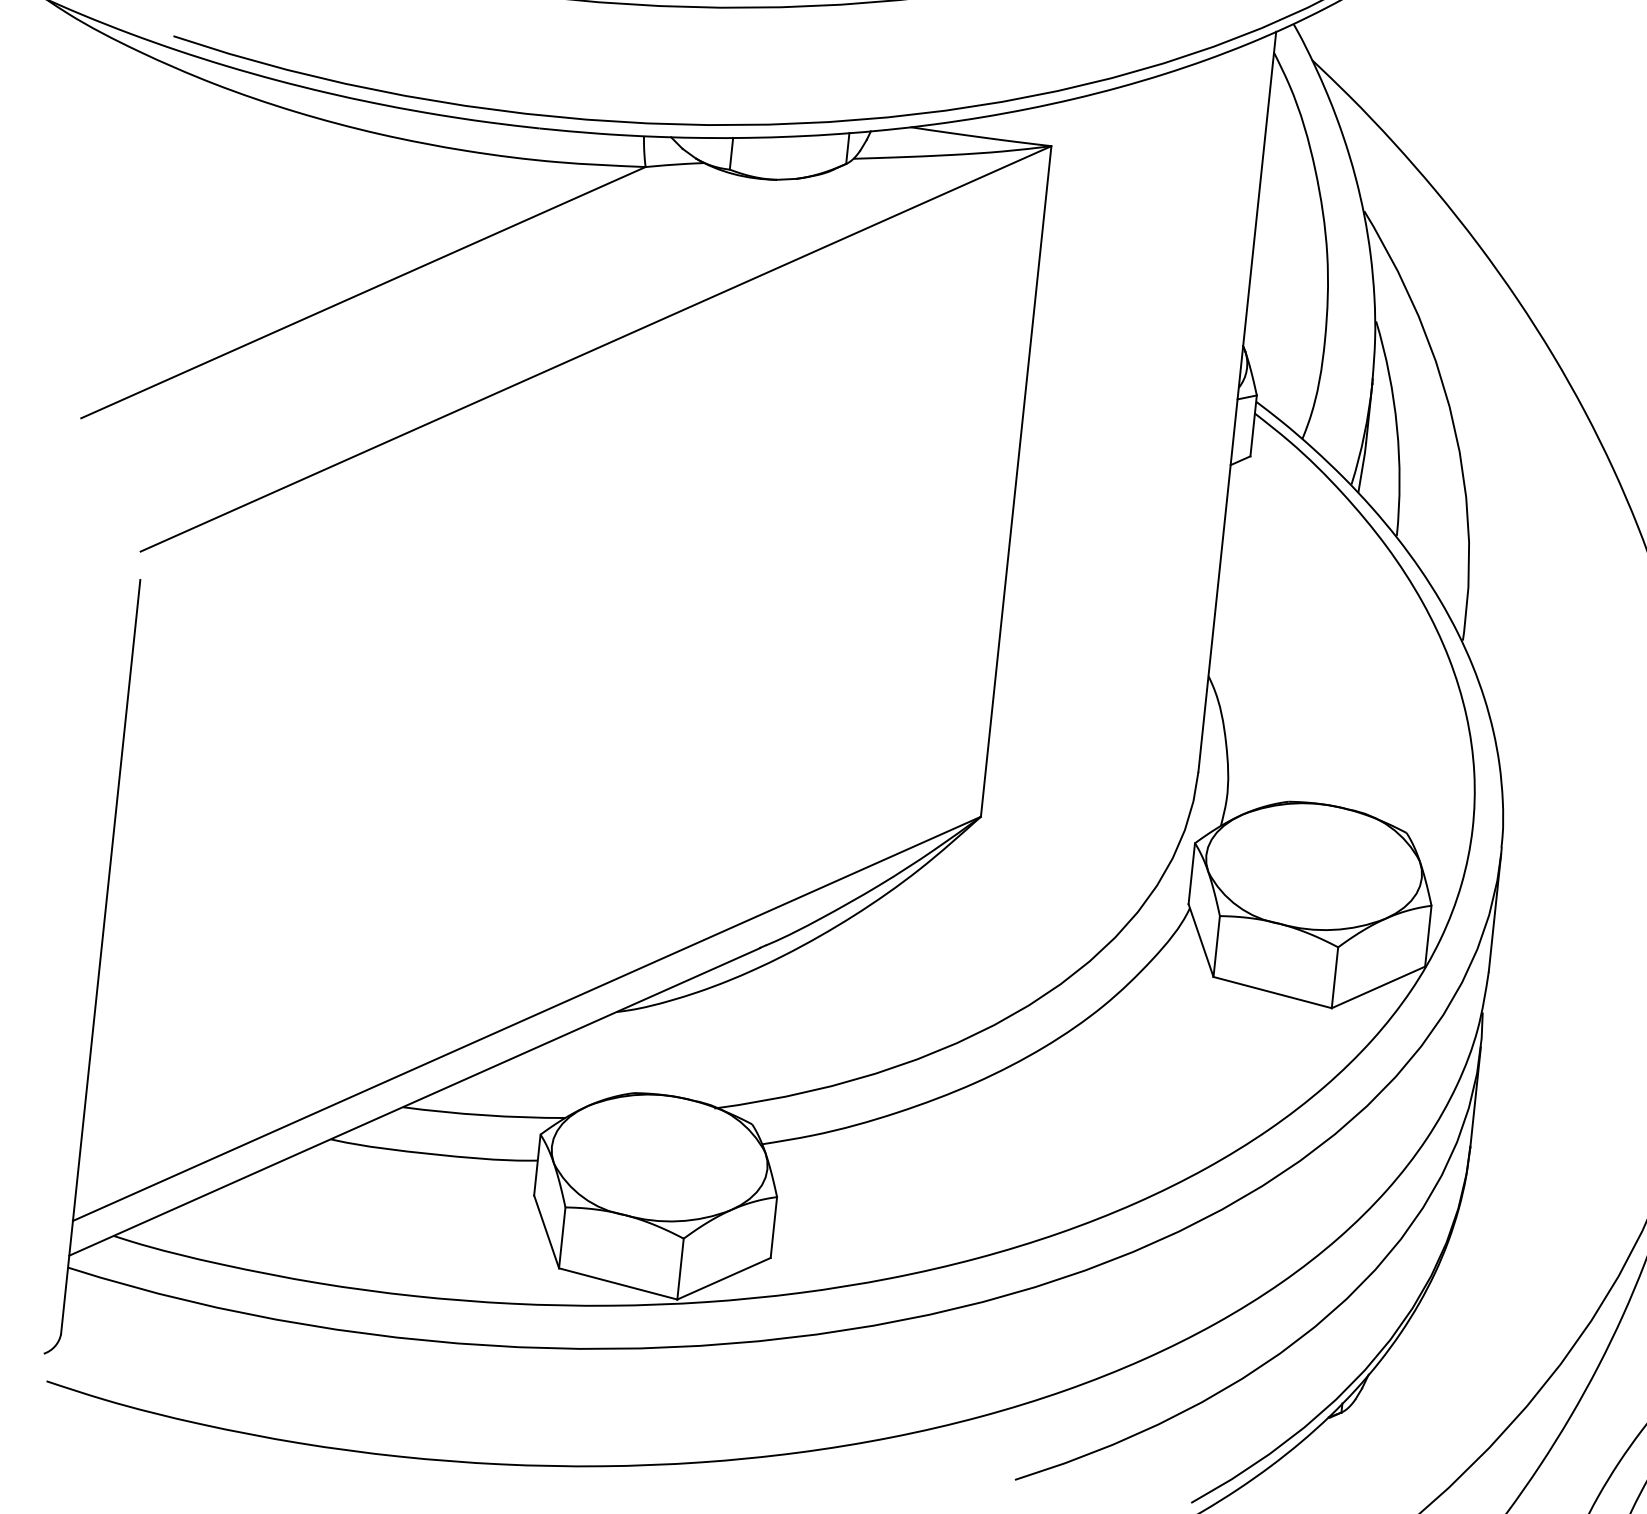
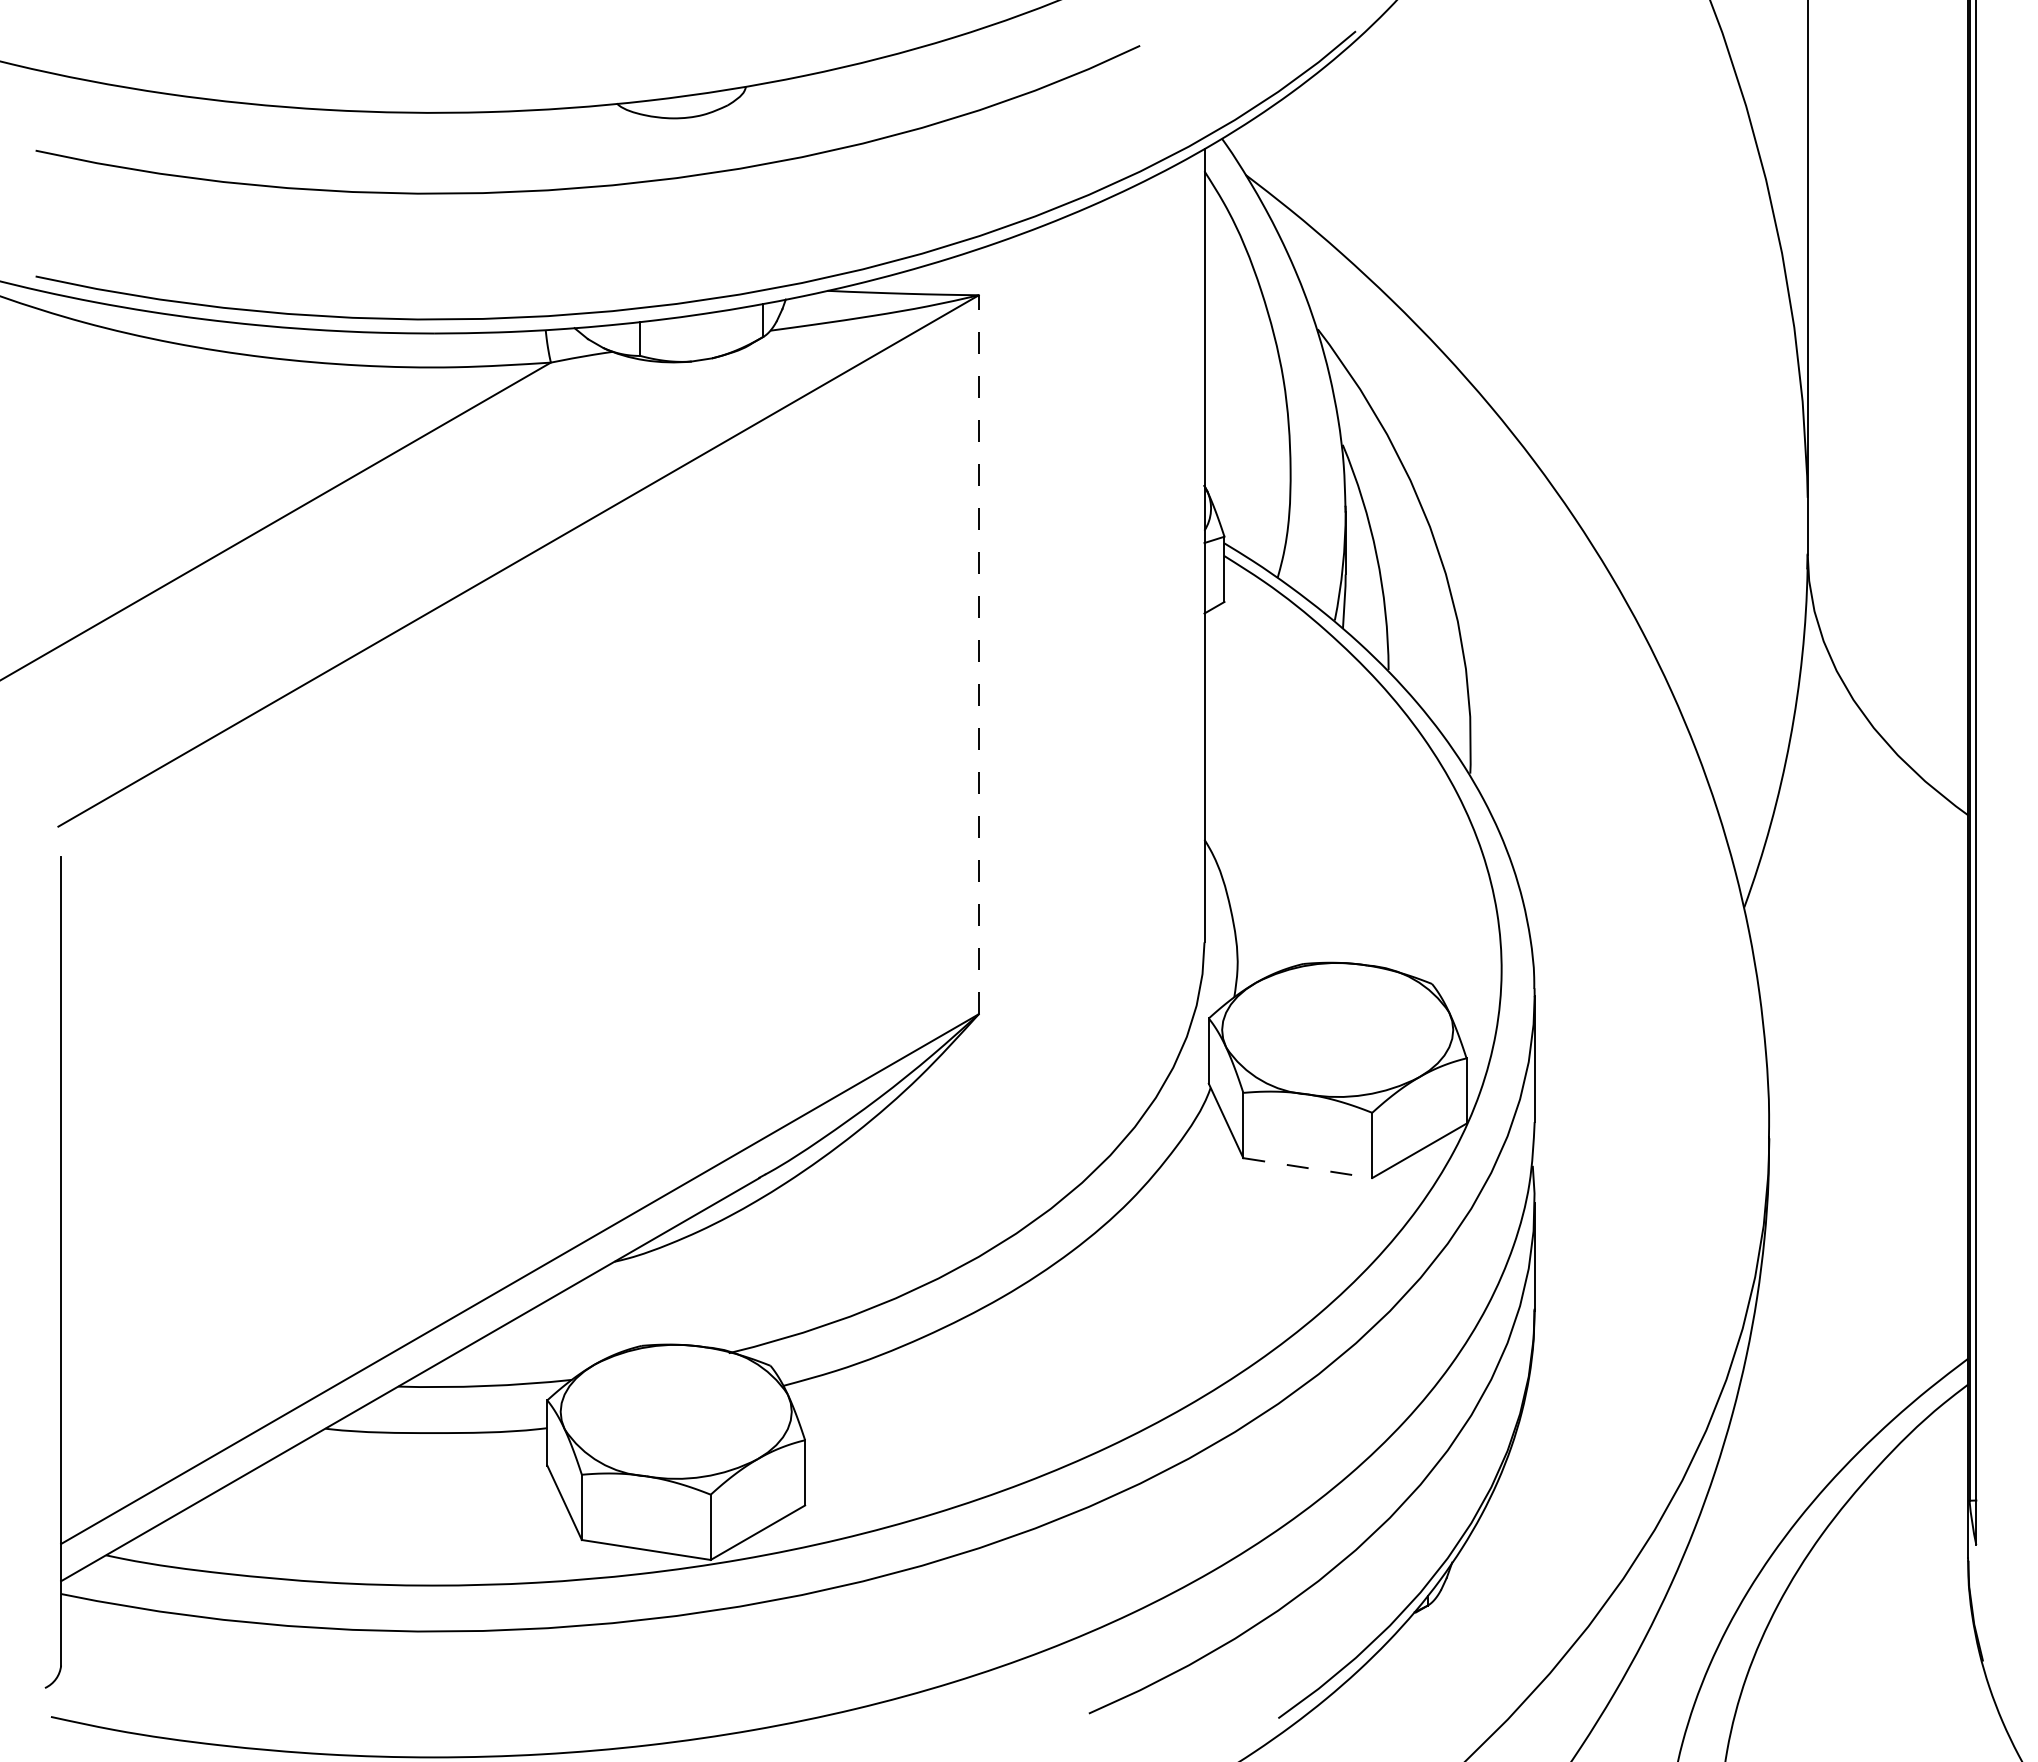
line: (1015, 481) -> (978, 654), solid -> dashed
line: (1273, 993) -> (1308, 1168), solid -> dashed

